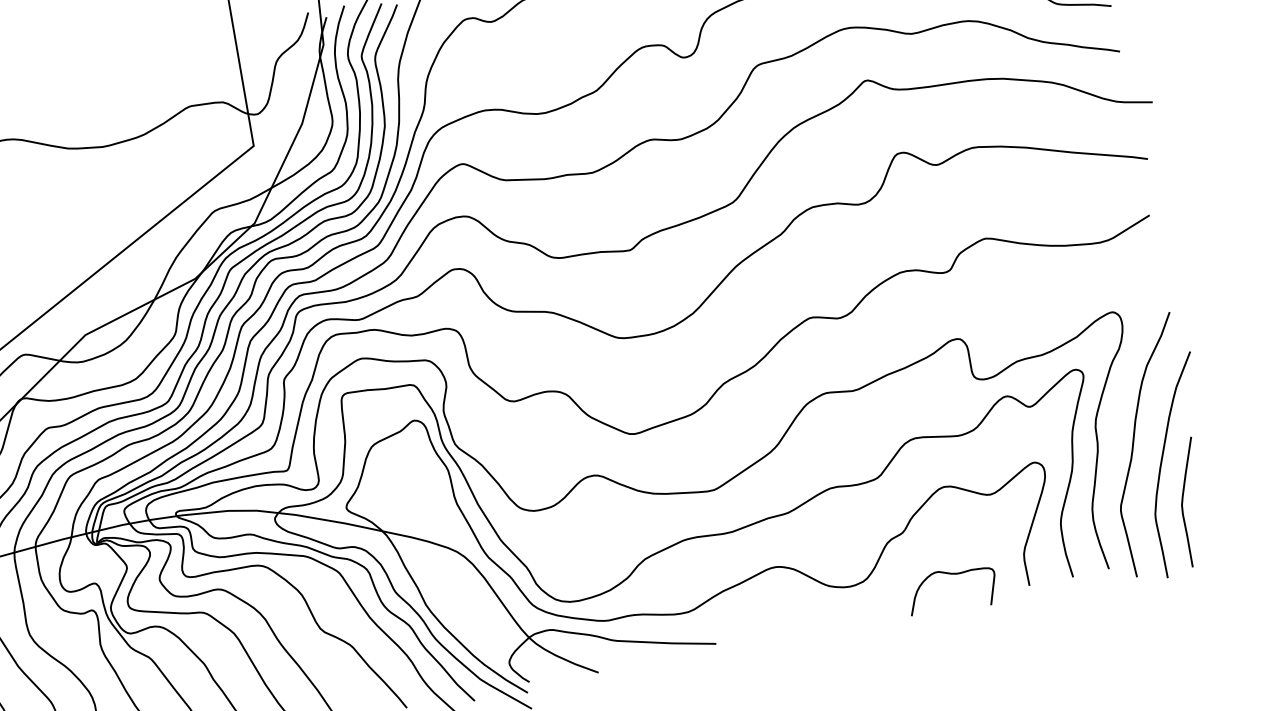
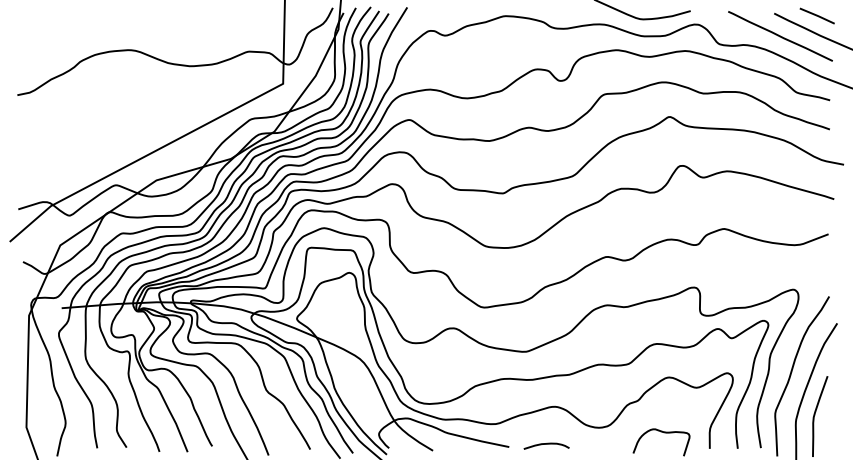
curve: (773, 628) -> (546, 444), added

